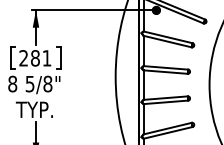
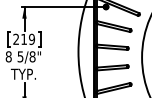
text: (40, 56) -> (27, 38), 281 -> 219

